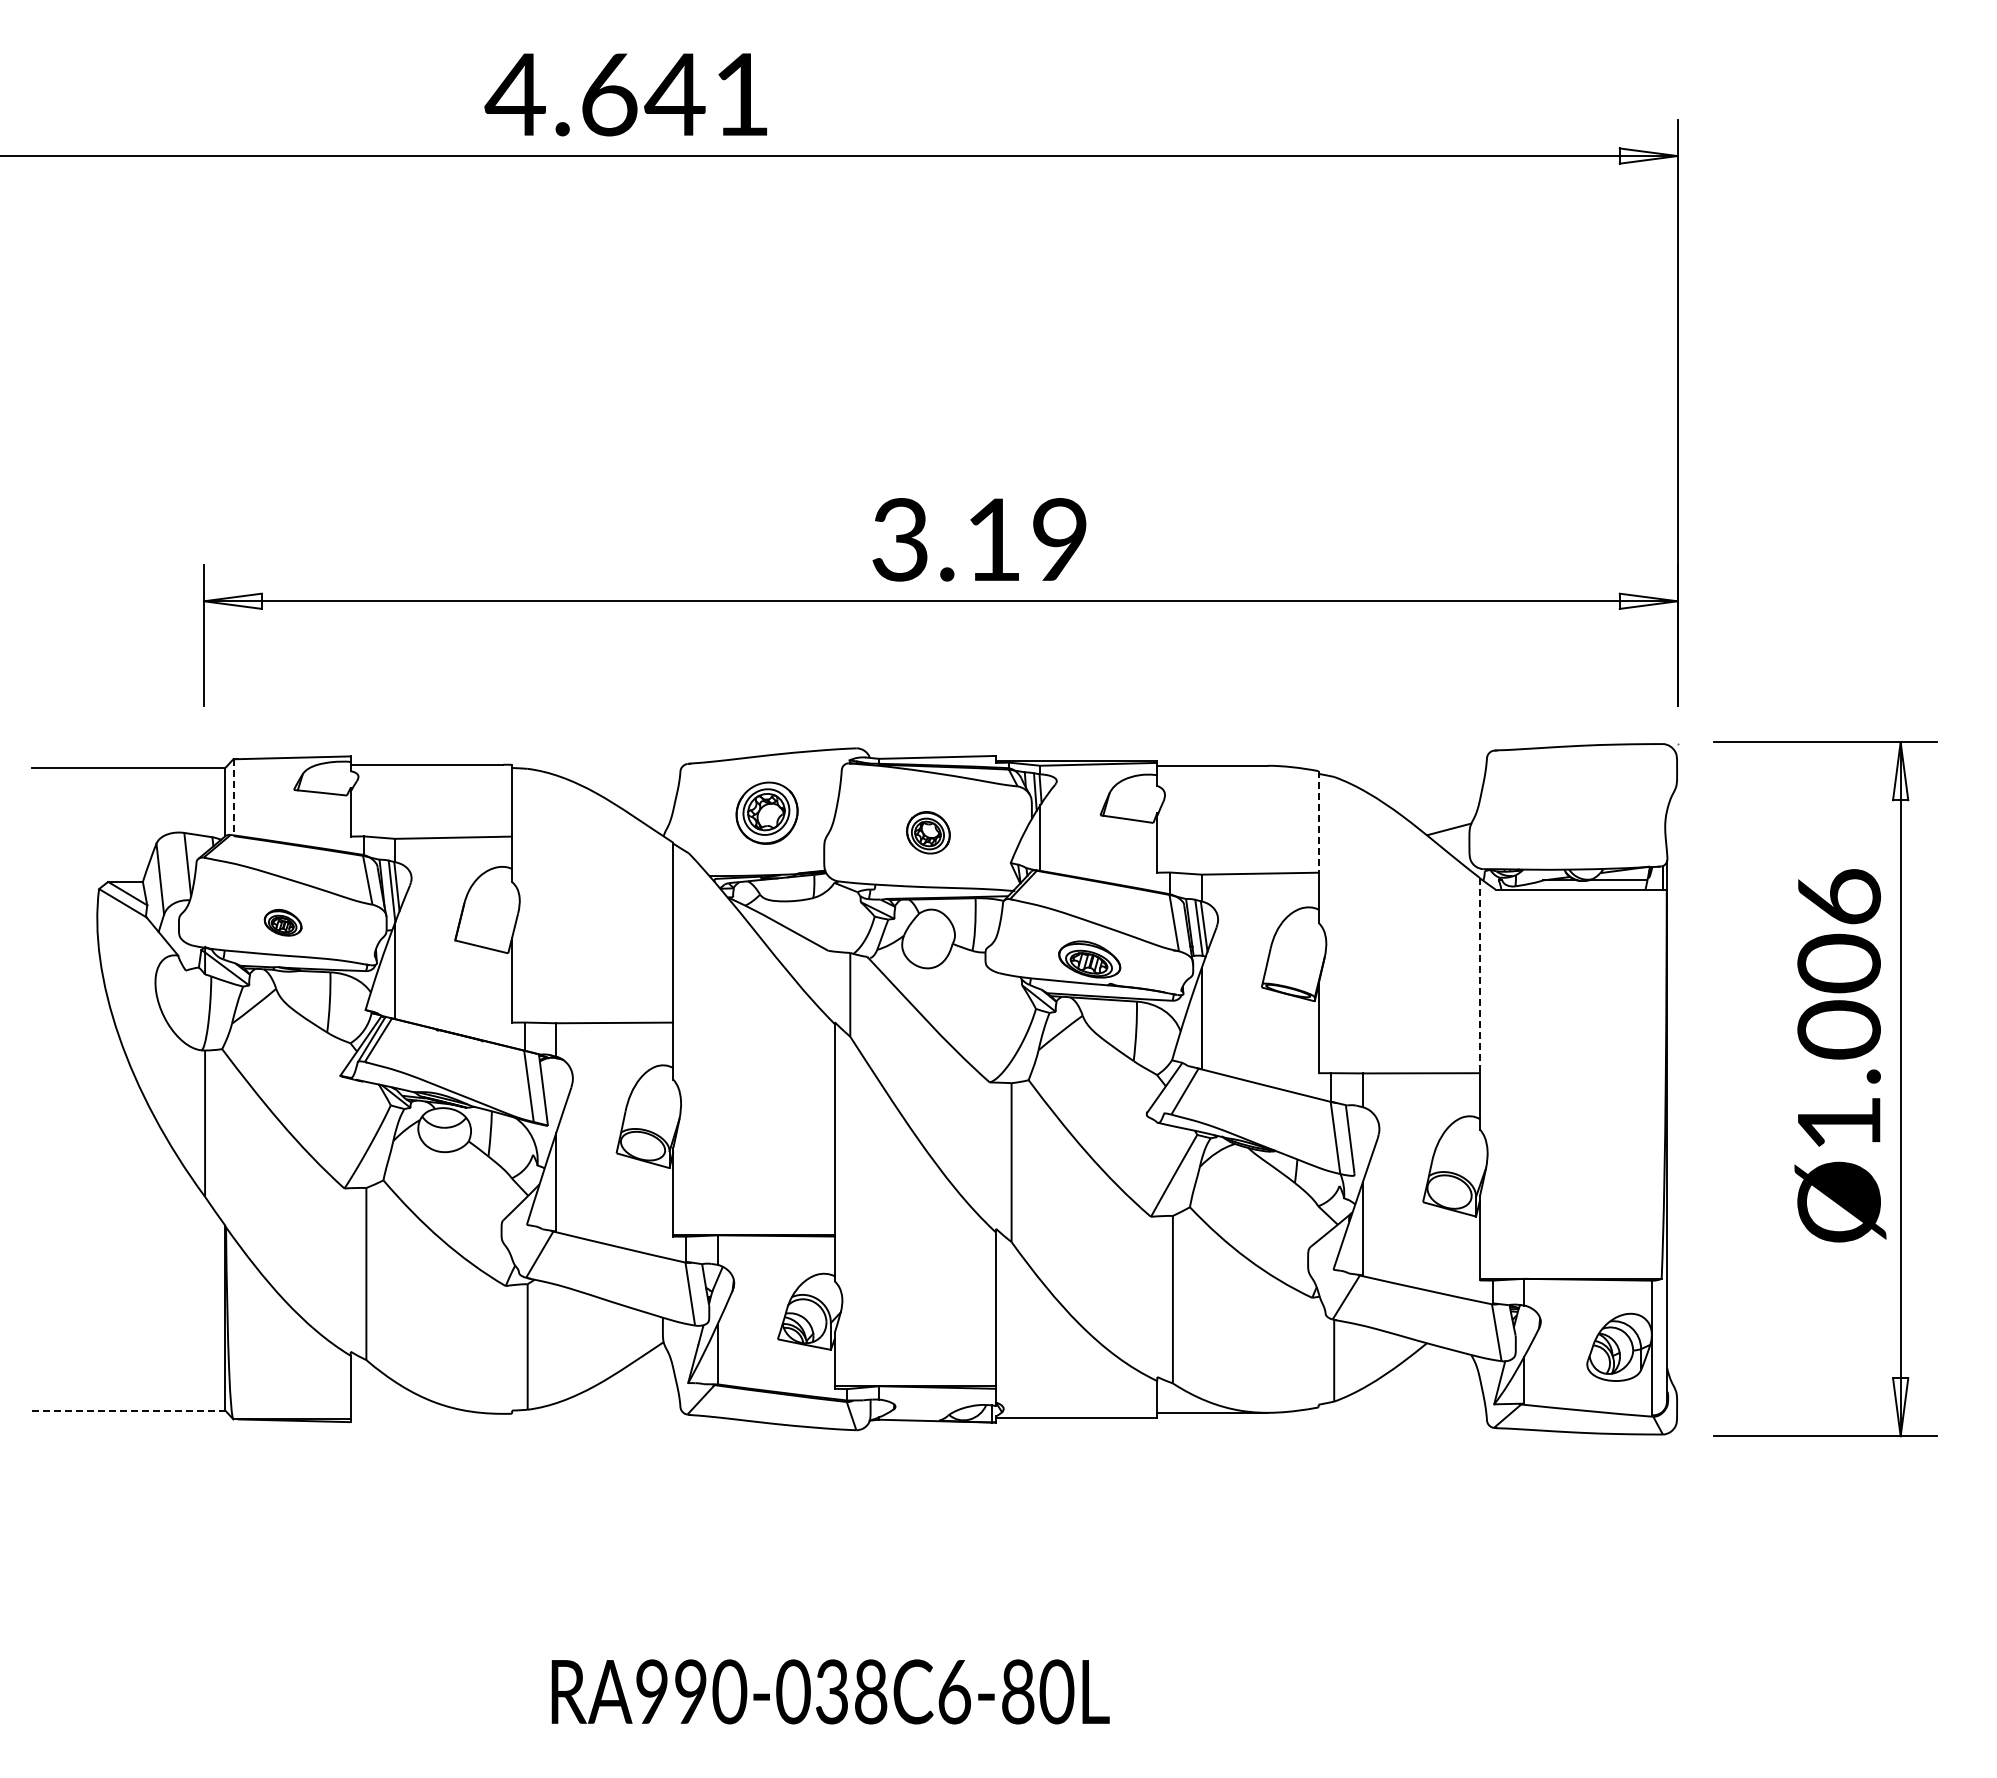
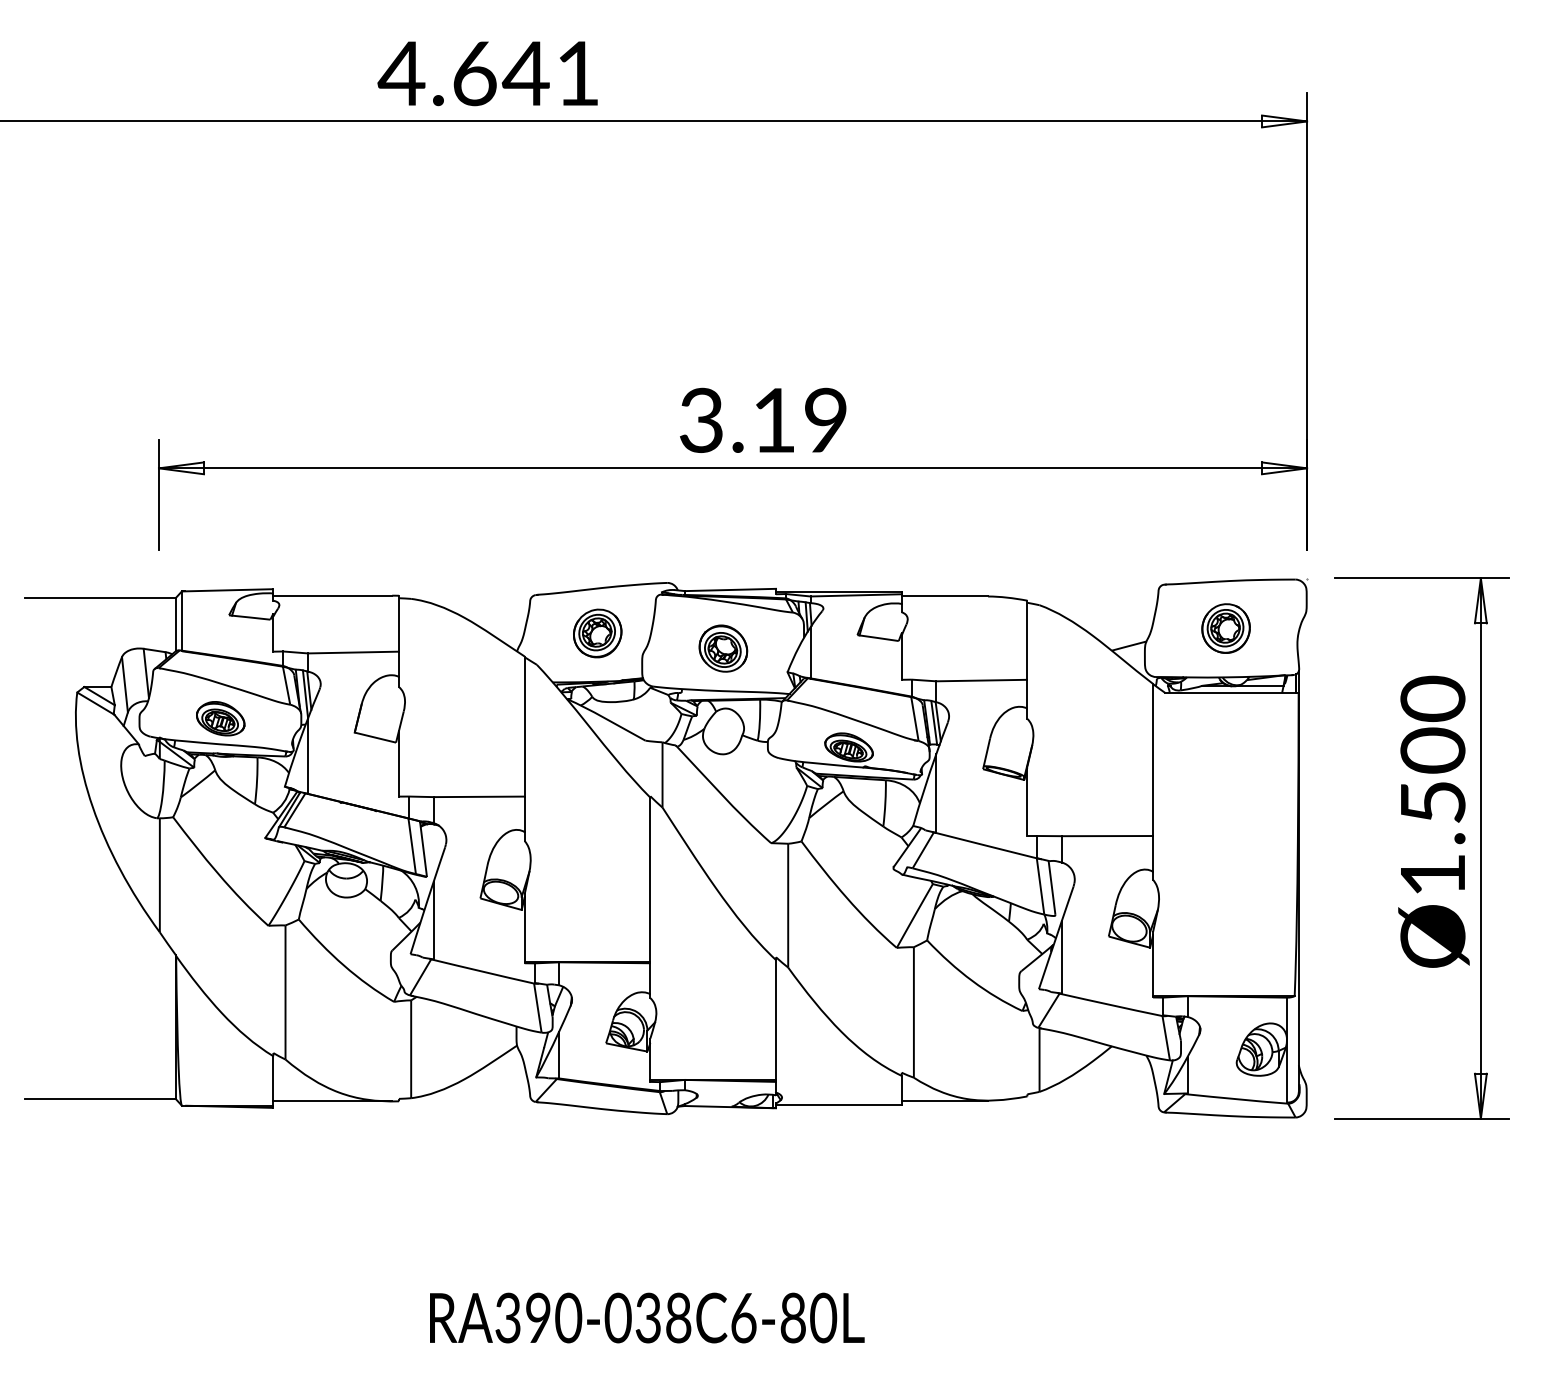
line: (233, 798) -> (181, 621), dashed -> solid
part: (1573, 806) -> (1225, 628), added
line: (1318, 821) -> (1027, 639), dashed -> solid
part: (928, 832) -> (723, 648), size x1.43
part: (282, 922) -> (220, 718), size x1.67
text: (1838, 963) -> (1432, 750), Ø1.006 -> Ø1.500
line: (1479, 975) -> (1152, 759), dashed -> solid
line: (128, 1410) -> (100, 1098), dashed -> solid
line: (426, 1413) -> (332, 1101), added
text: (651, 1691) -> (507, 1317), RA990-038C6-80L -> RA390-038C6-80L

